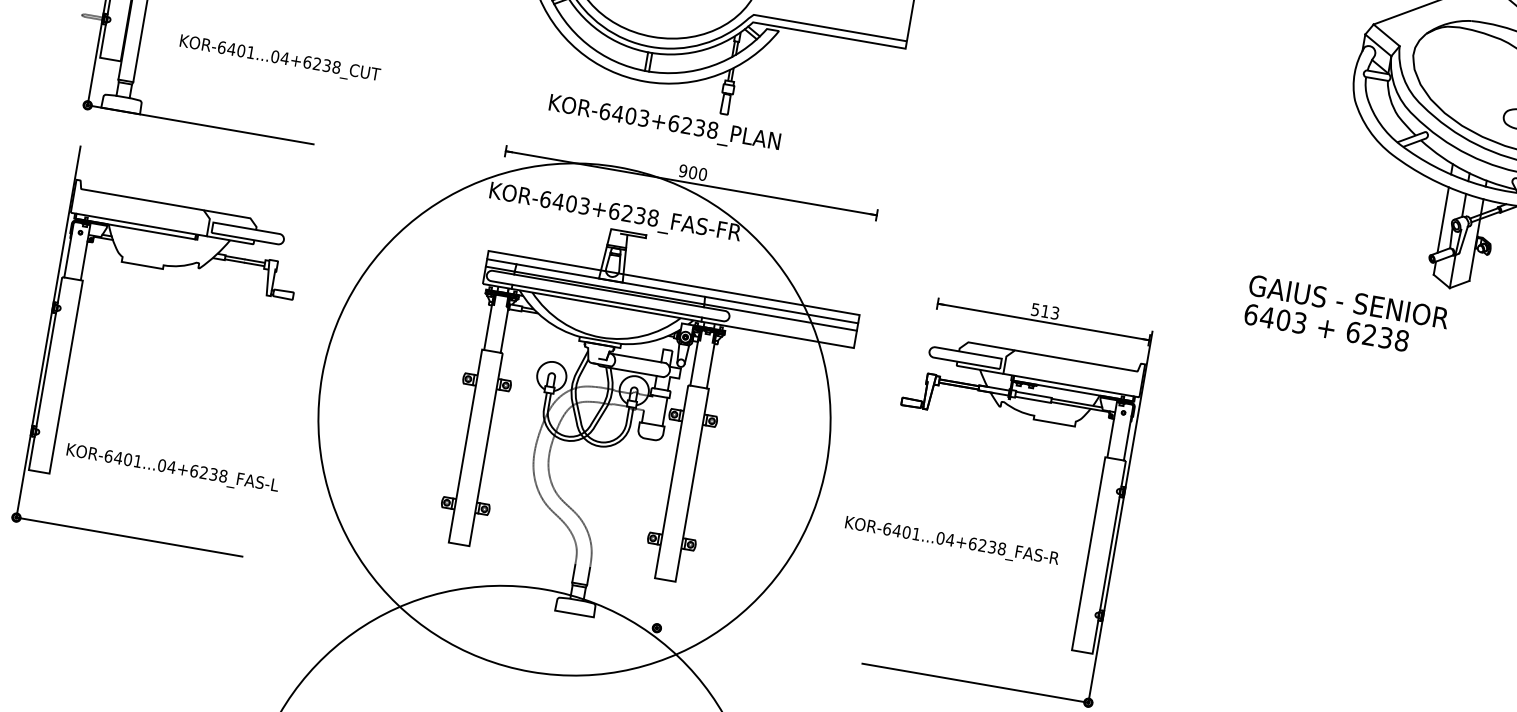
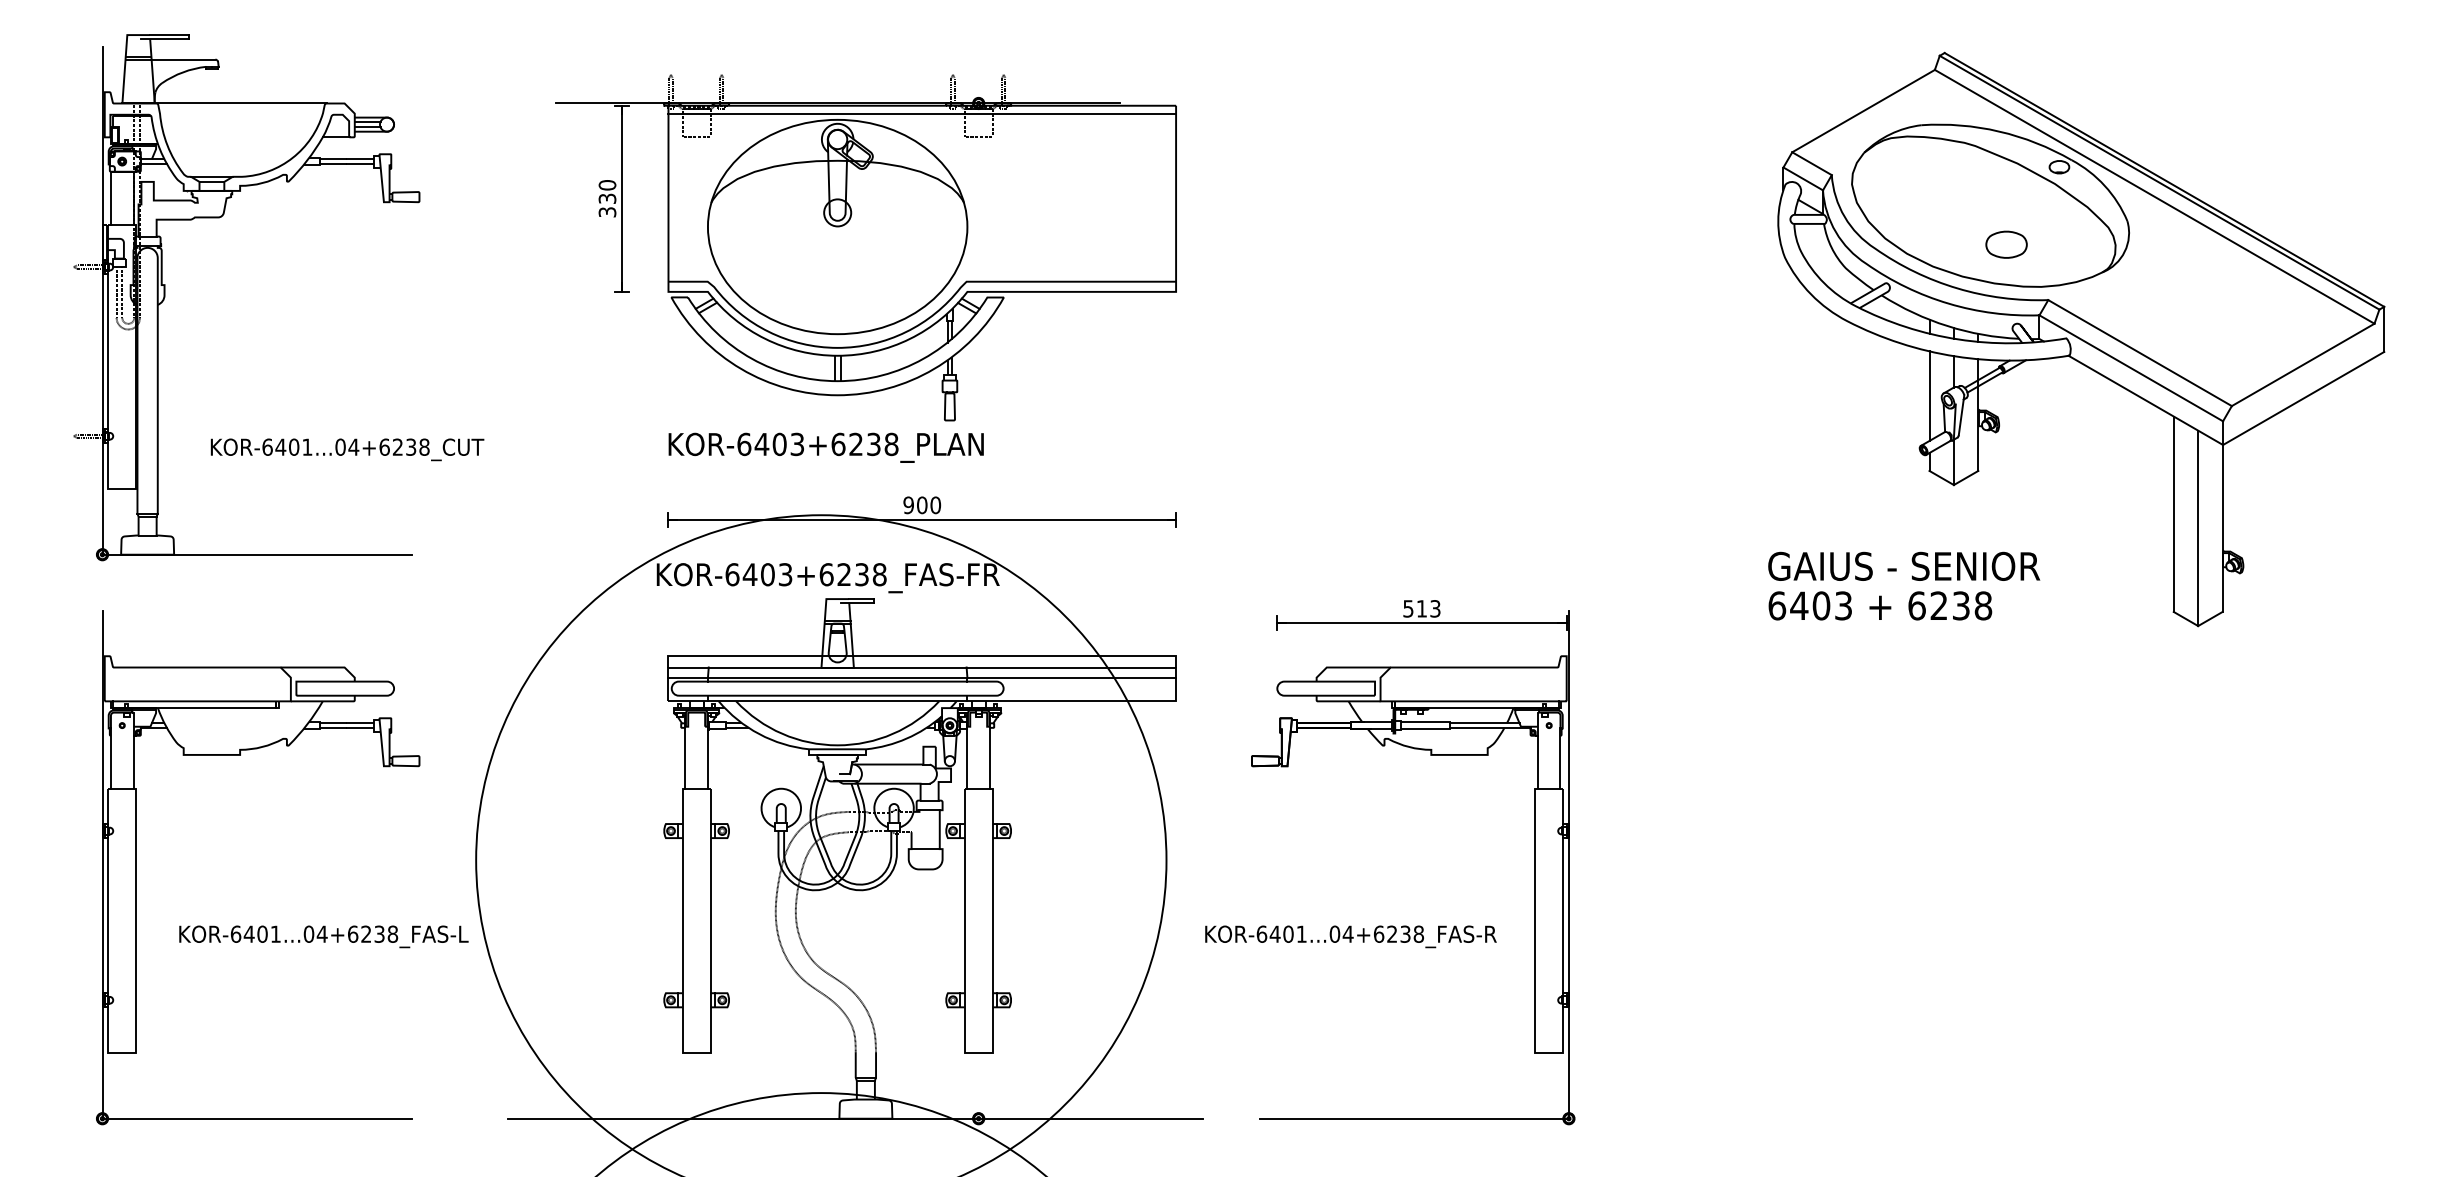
text: (664, 124) -> (825, 447), moved
text: (1346, 315) -> (1904, 585), moved
text: (172, 469) -> (323, 936), moved
line: (566, 612) -> (855, 1118), added

